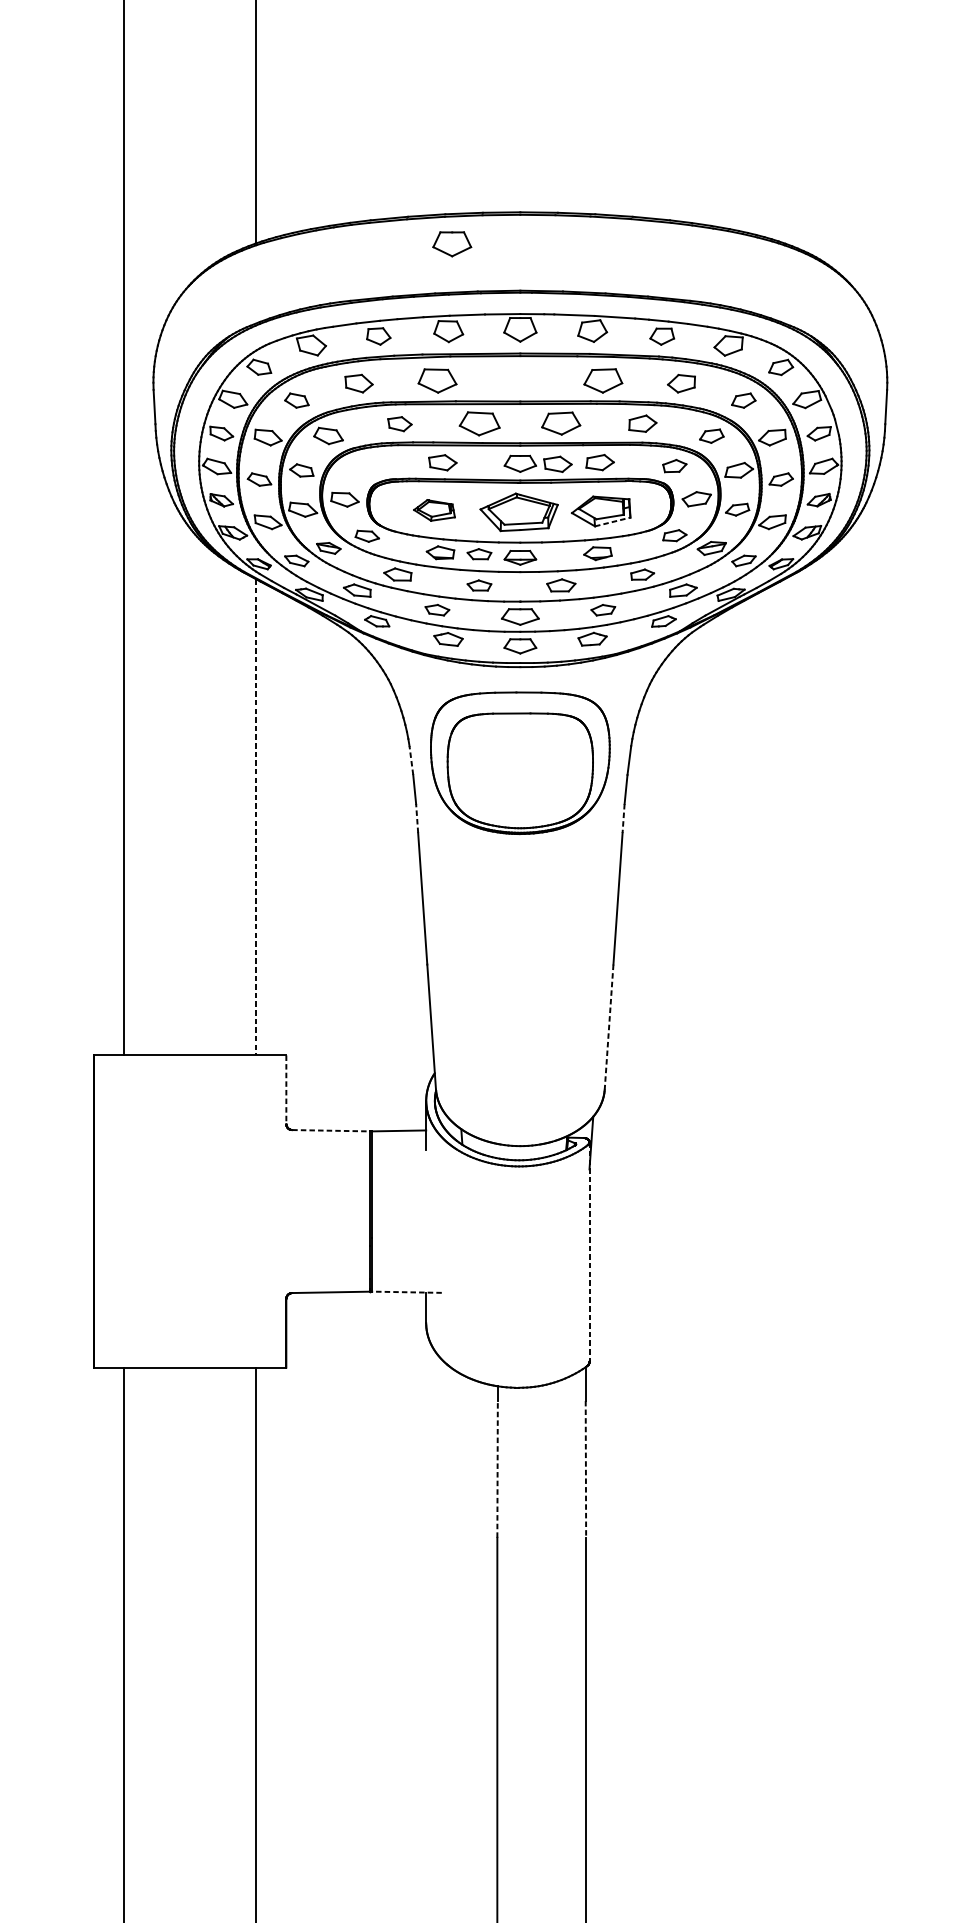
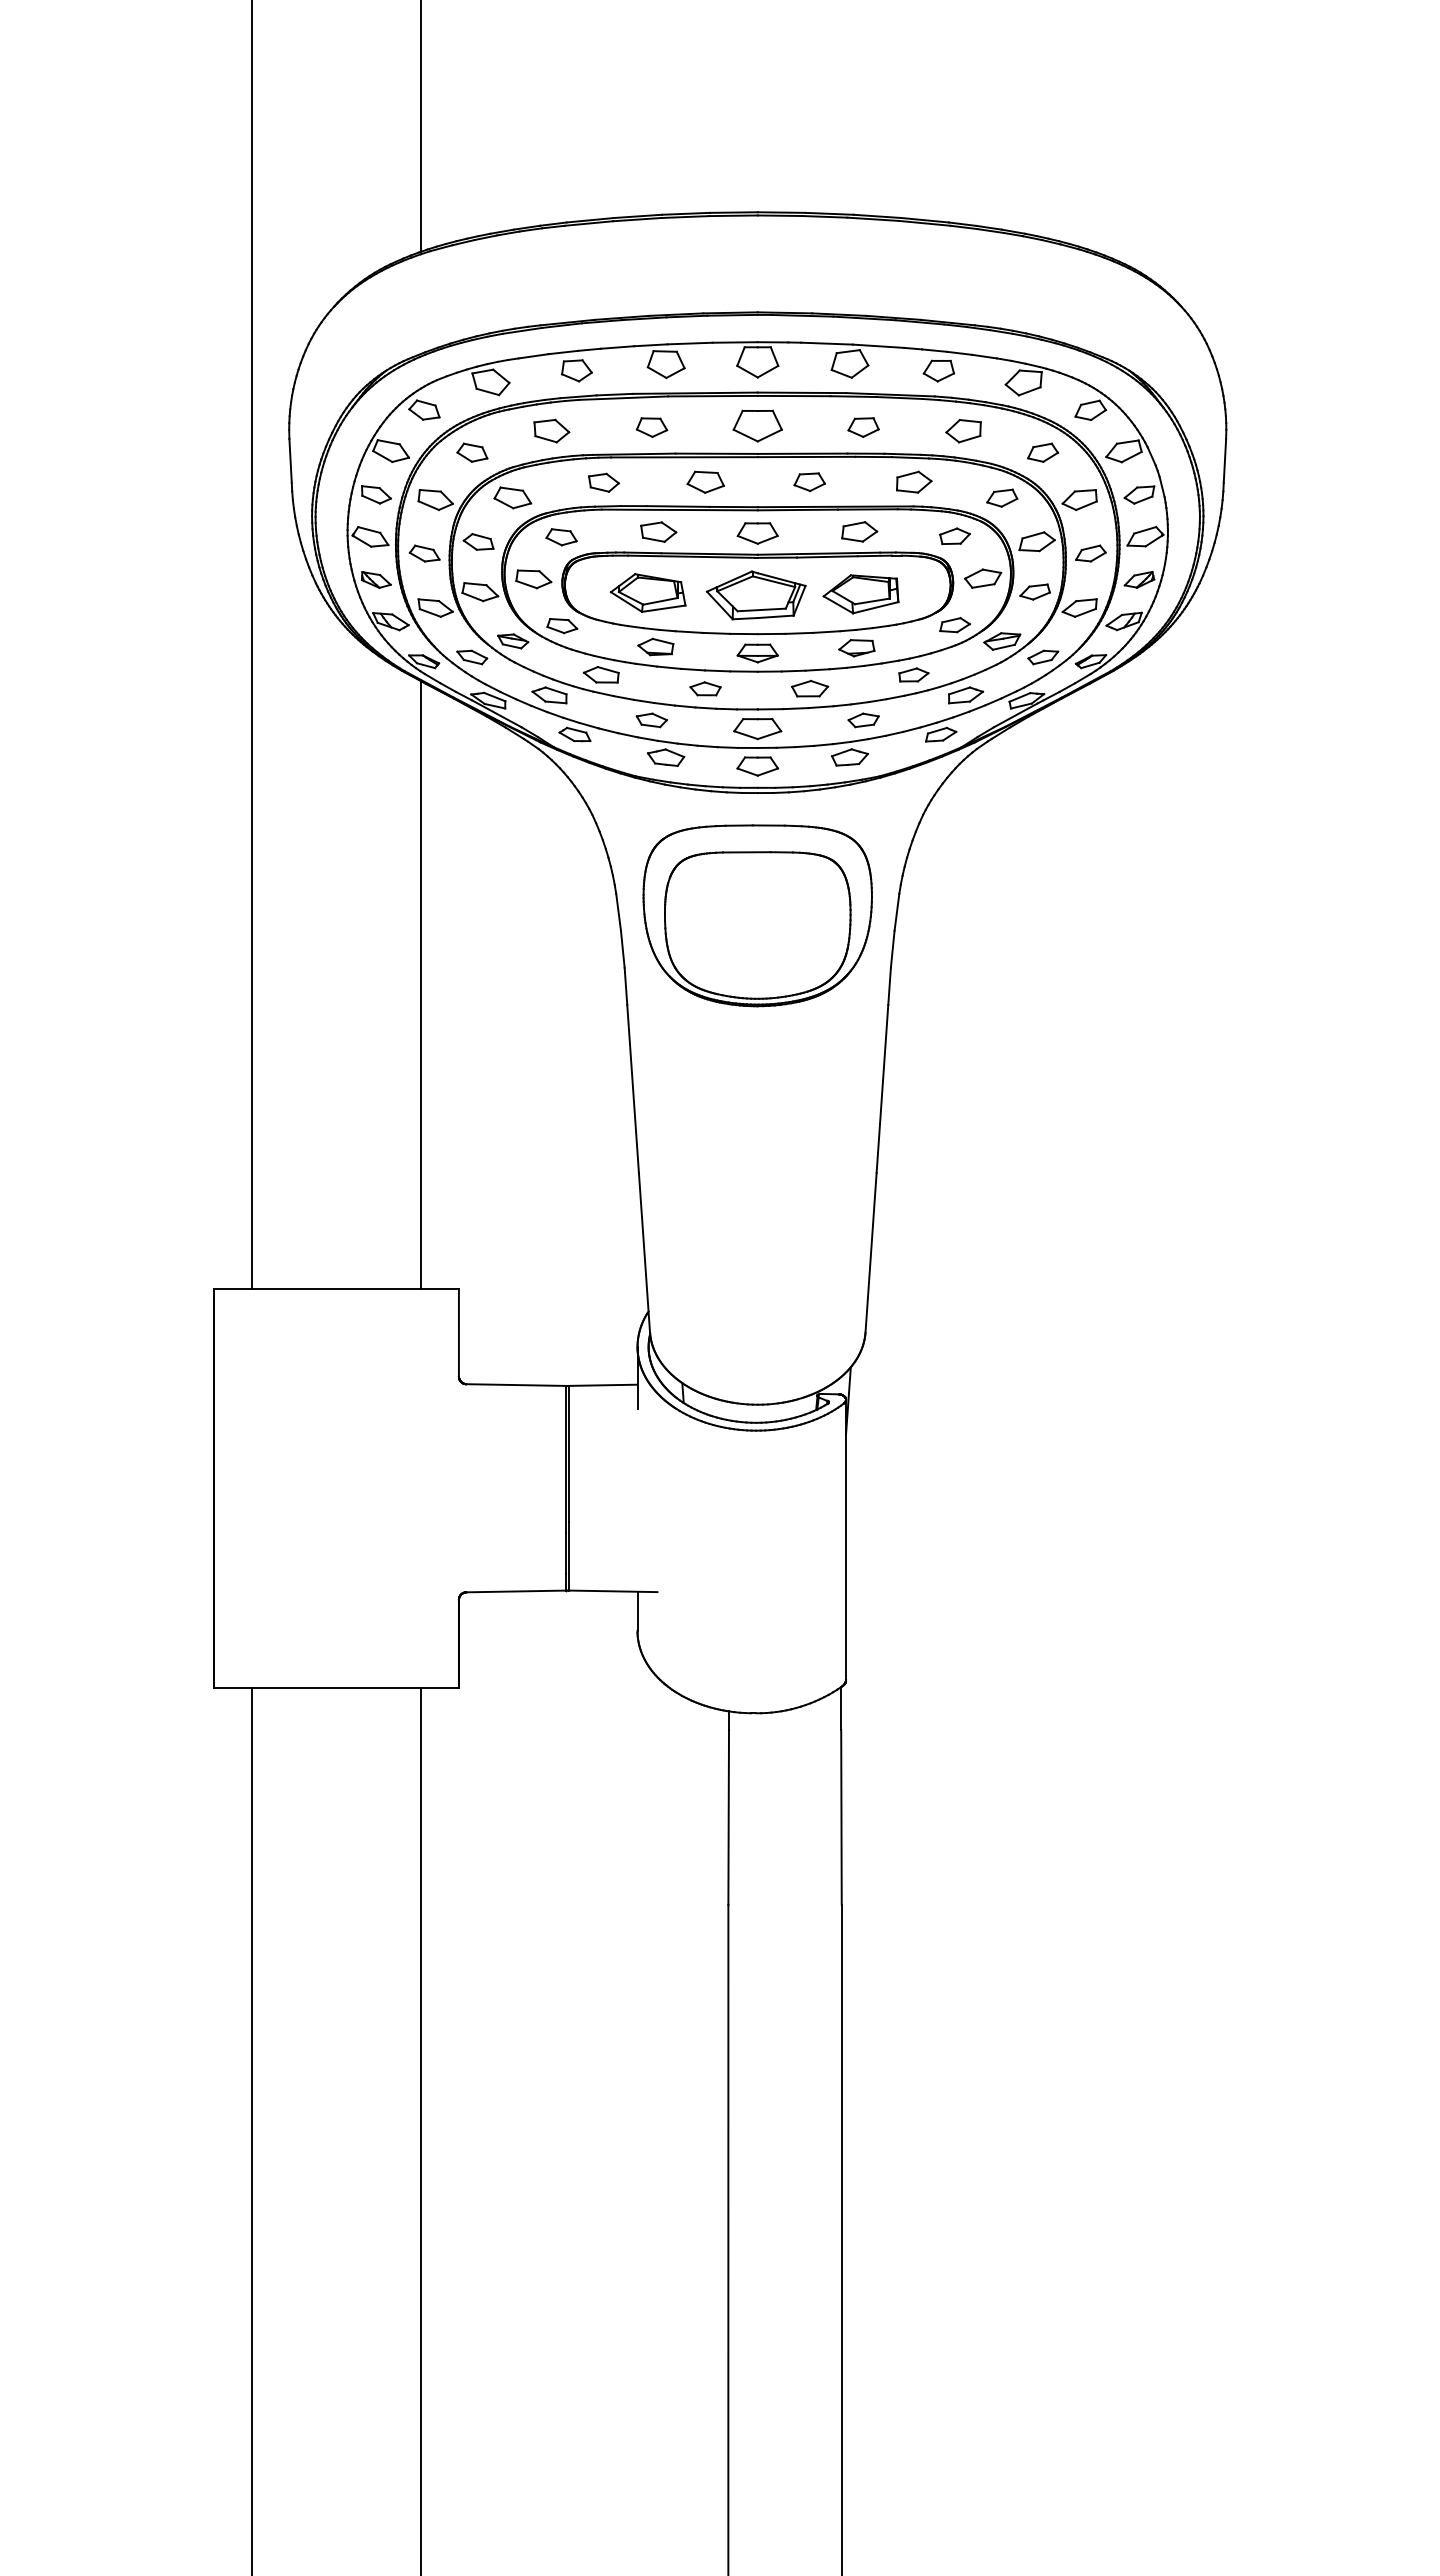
part: (452, 243) -> (757, 425), moved
part: (437, 380) -> (651, 427), size x0.62
part: (603, 380) -> (863, 427), size x0.62
part: (479, 423) -> (705, 481), size x0.71
part: (560, 423) -> (809, 482), size x0.62
part: (557, 463) -> (805, 533), removed
part: (366, 467) -> (561, 537), added
part: (434, 510) -> (647, 592), size x1.43
line: (613, 521) -> (876, 607), dashed -> solid
part: (479, 553) -> (705, 648), removed
line: (411, 760) -> (618, 912), dashed -> solid
line: (256, 817) -> (420, 984), dashed -> solid
line: (416, 818) -> (625, 986), dashed -> solid
line: (623, 818) -> (889, 986), dashed -> solid
line: (609, 1027) -> (871, 1253), dashed -> solid
line: (286, 1089) -> (458, 1332), dashed -> solid
line: (331, 1131) -> (516, 1385), dashed -> solid
line: (589, 1251) -> (846, 1539), dashed -> solid
line: (406, 1292) -> (612, 1591), dashed -> solid
line: (497, 1469) -> (728, 1817), dashed -> solid
line: (585, 1470) -> (841, 1818), dashed -> solid

